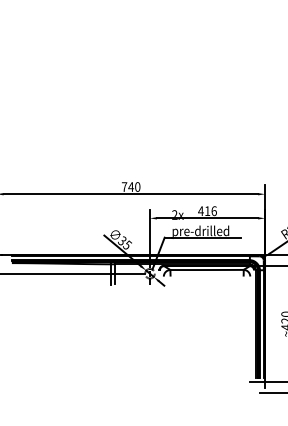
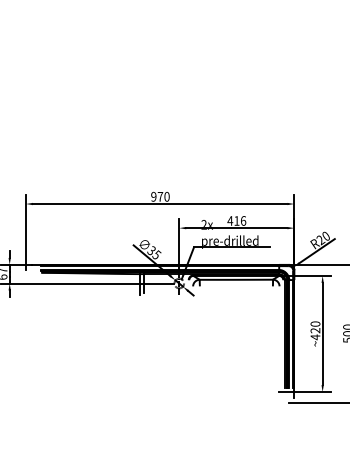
text: (128, 186) -> (157, 196), 740 -> 970

